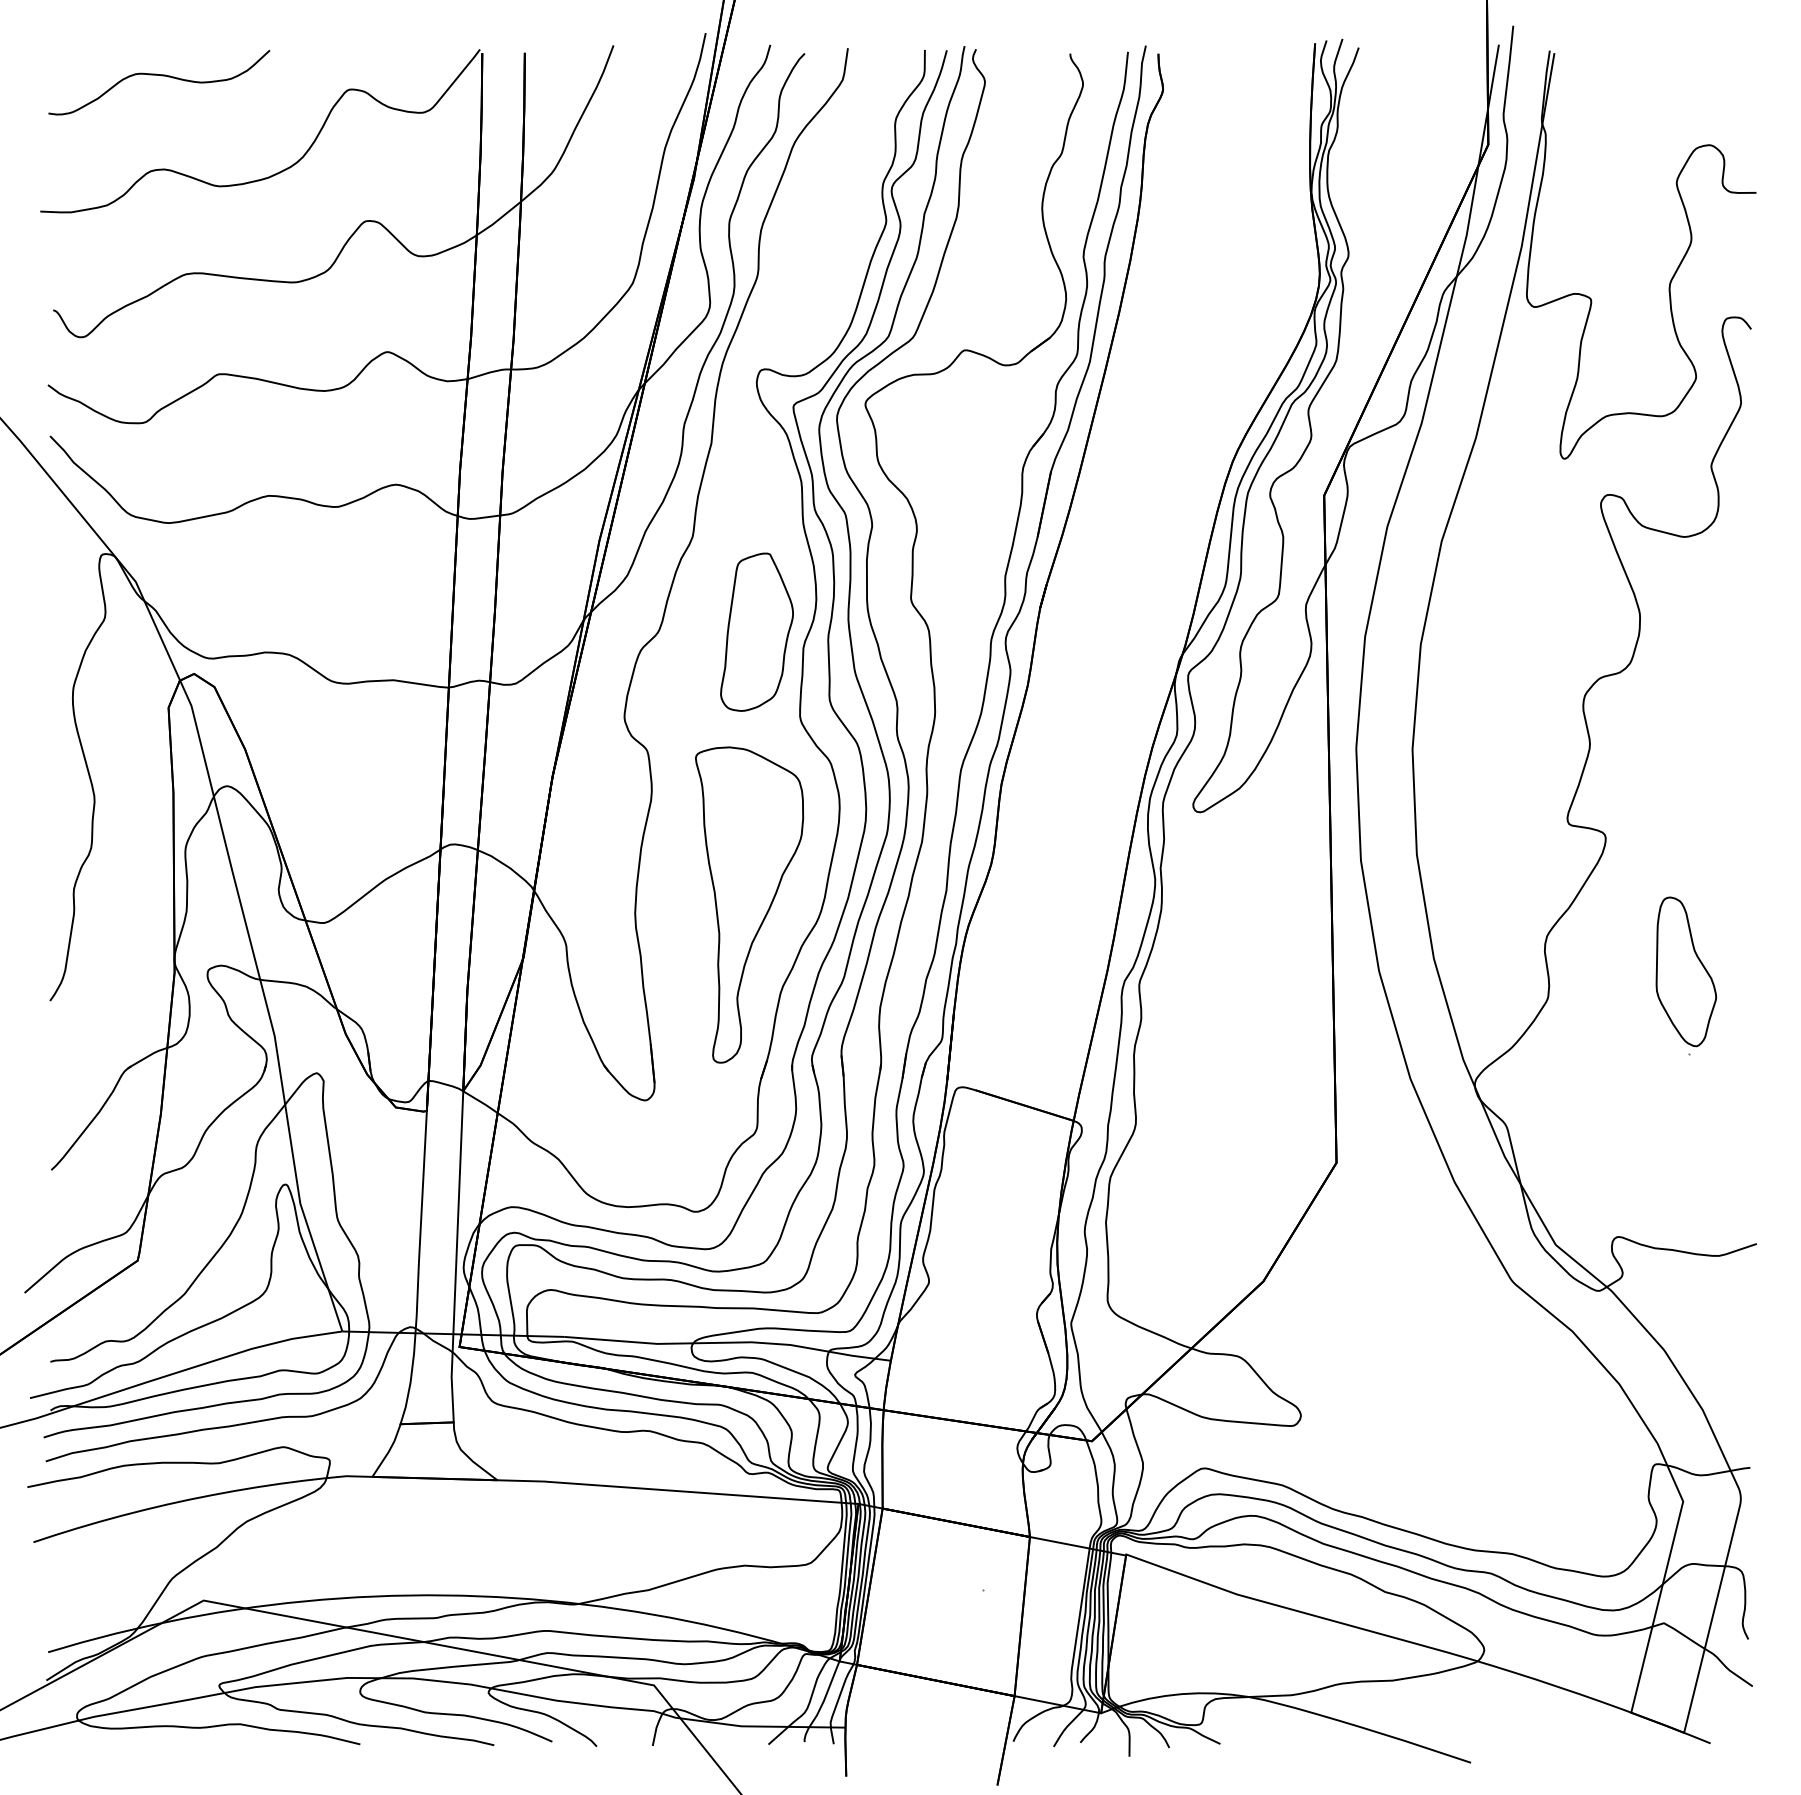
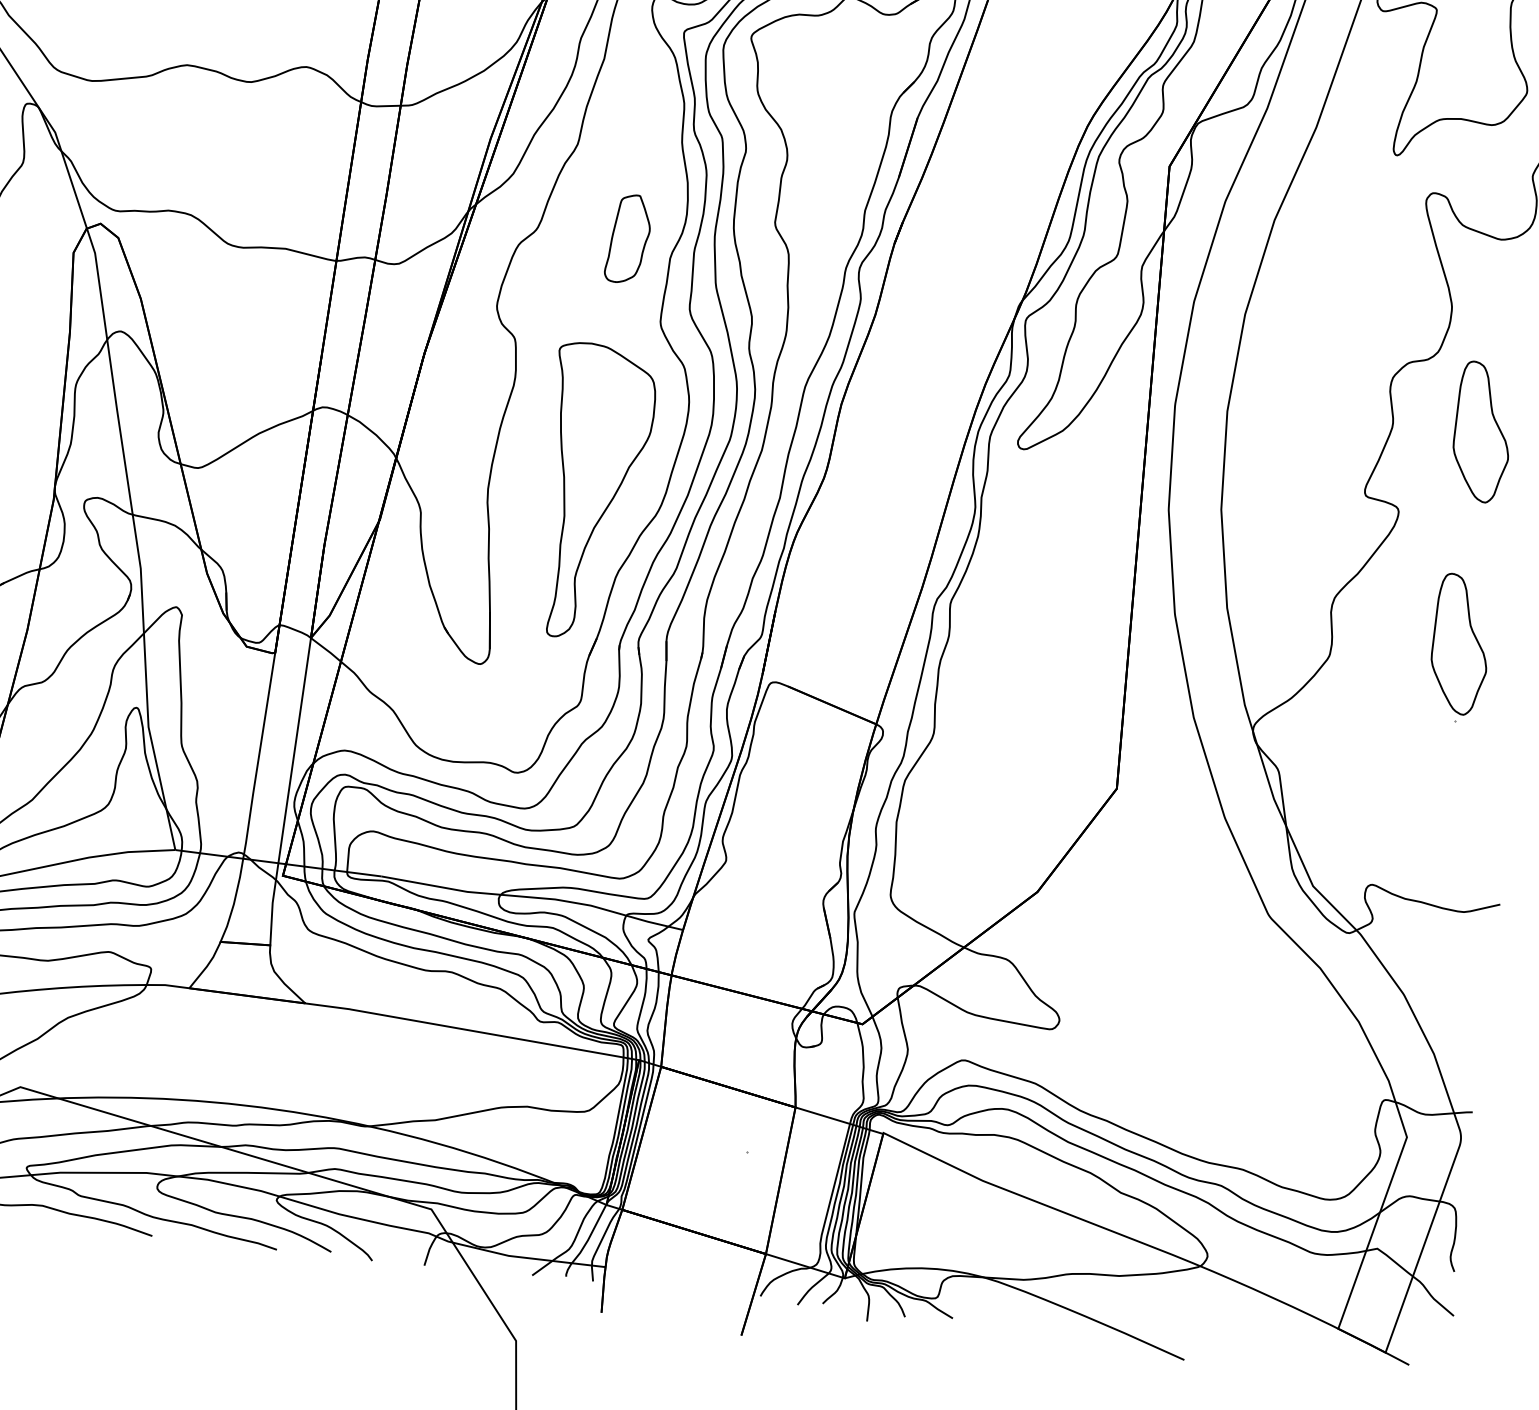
part: (756, 631) -> (628, 238), size x0.6
part: (1685, 743) -> (1482, 431), added

